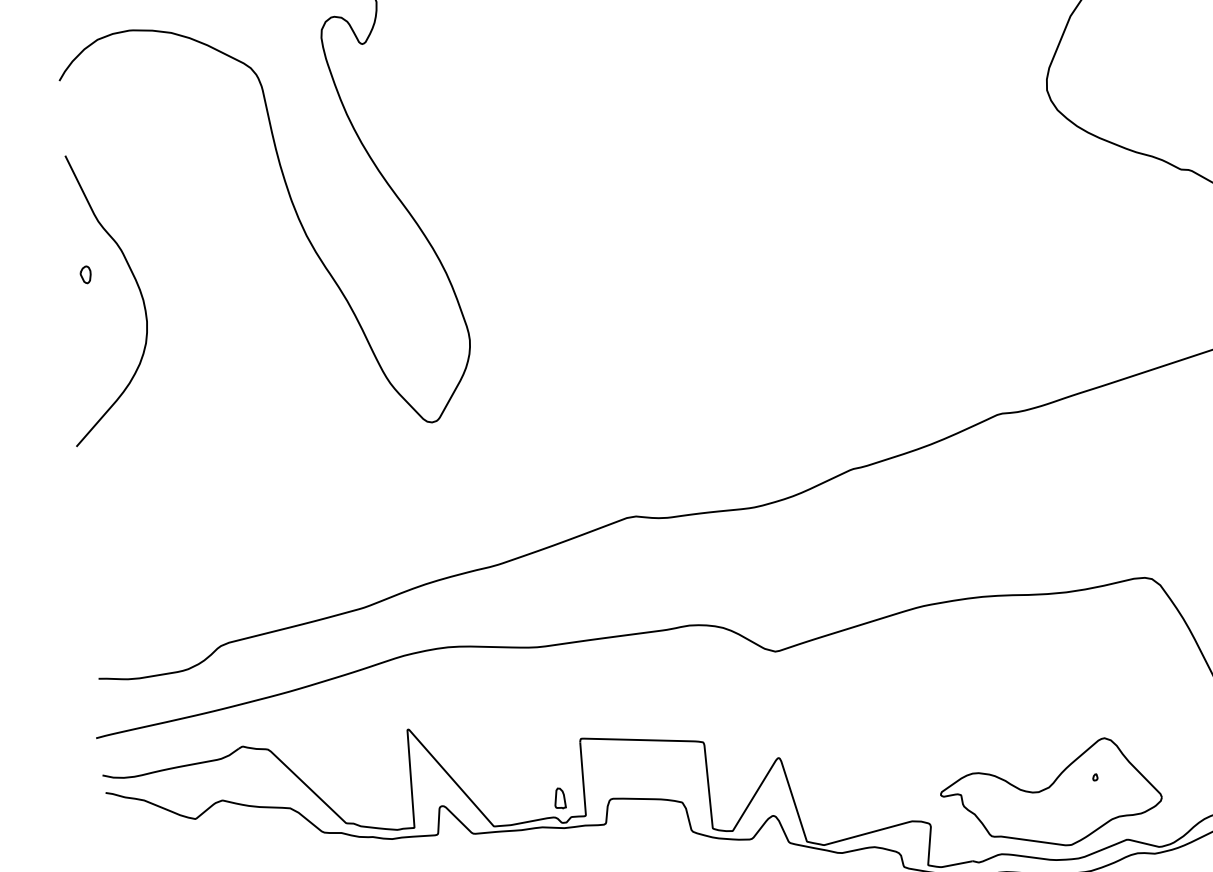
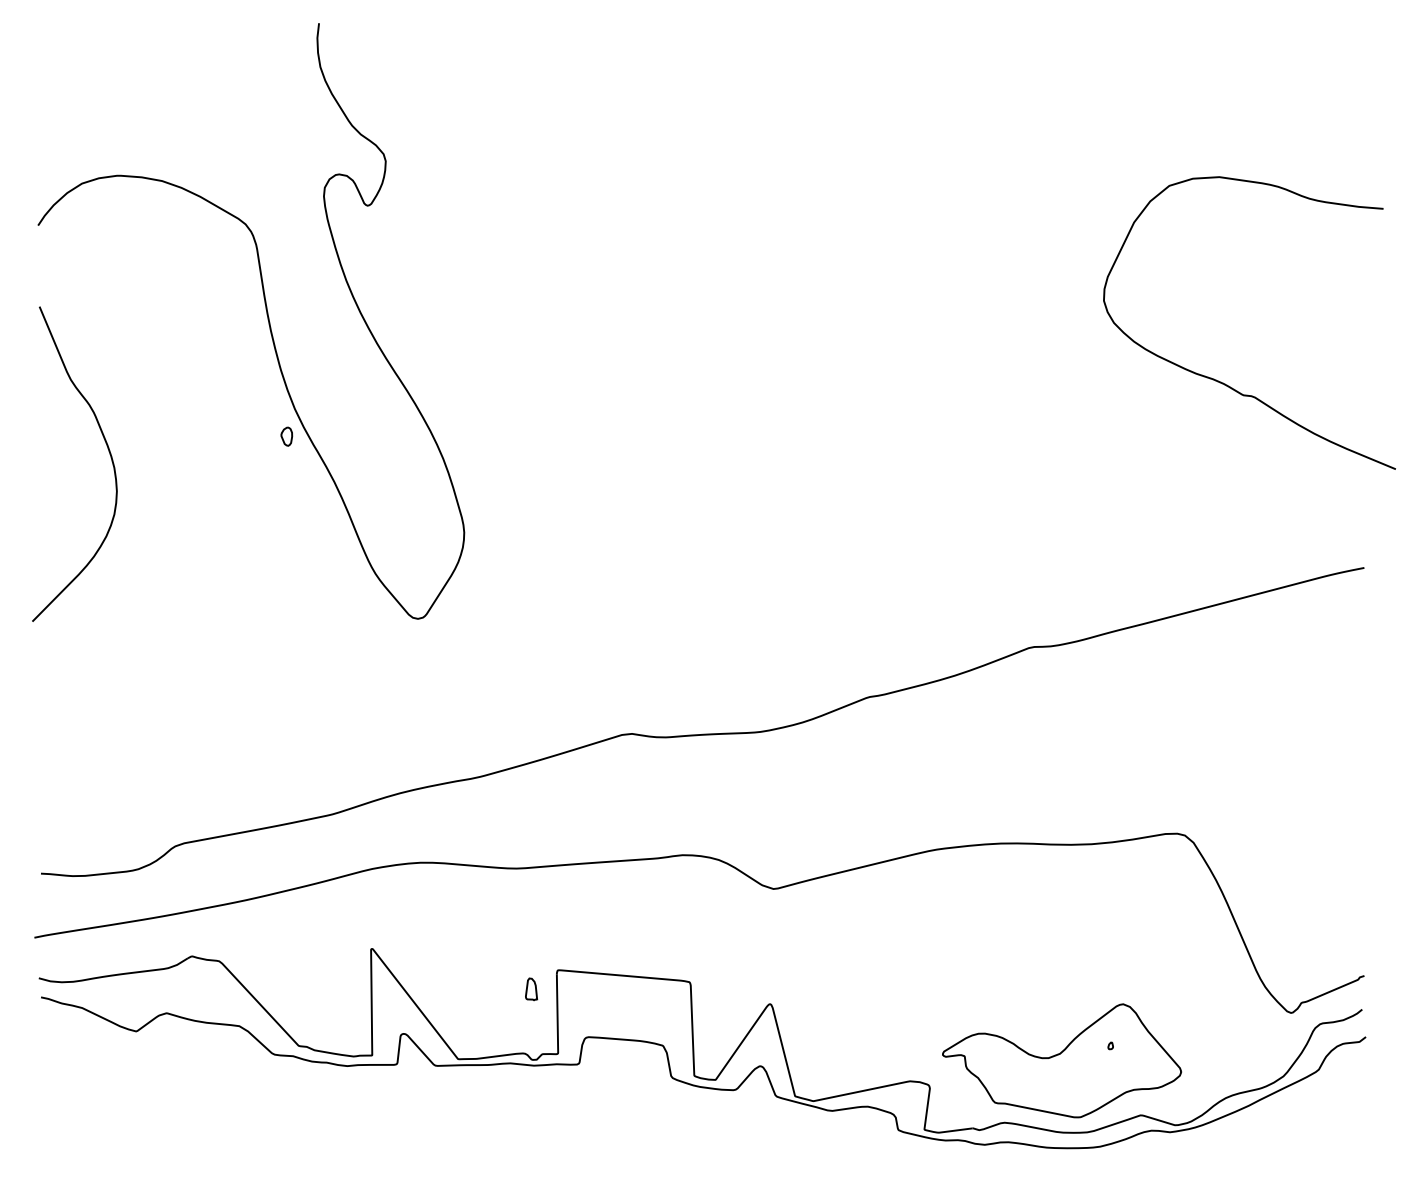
part: (85, 274) -> (286, 436), moved
part: (560, 798) -> (531, 989), moved

